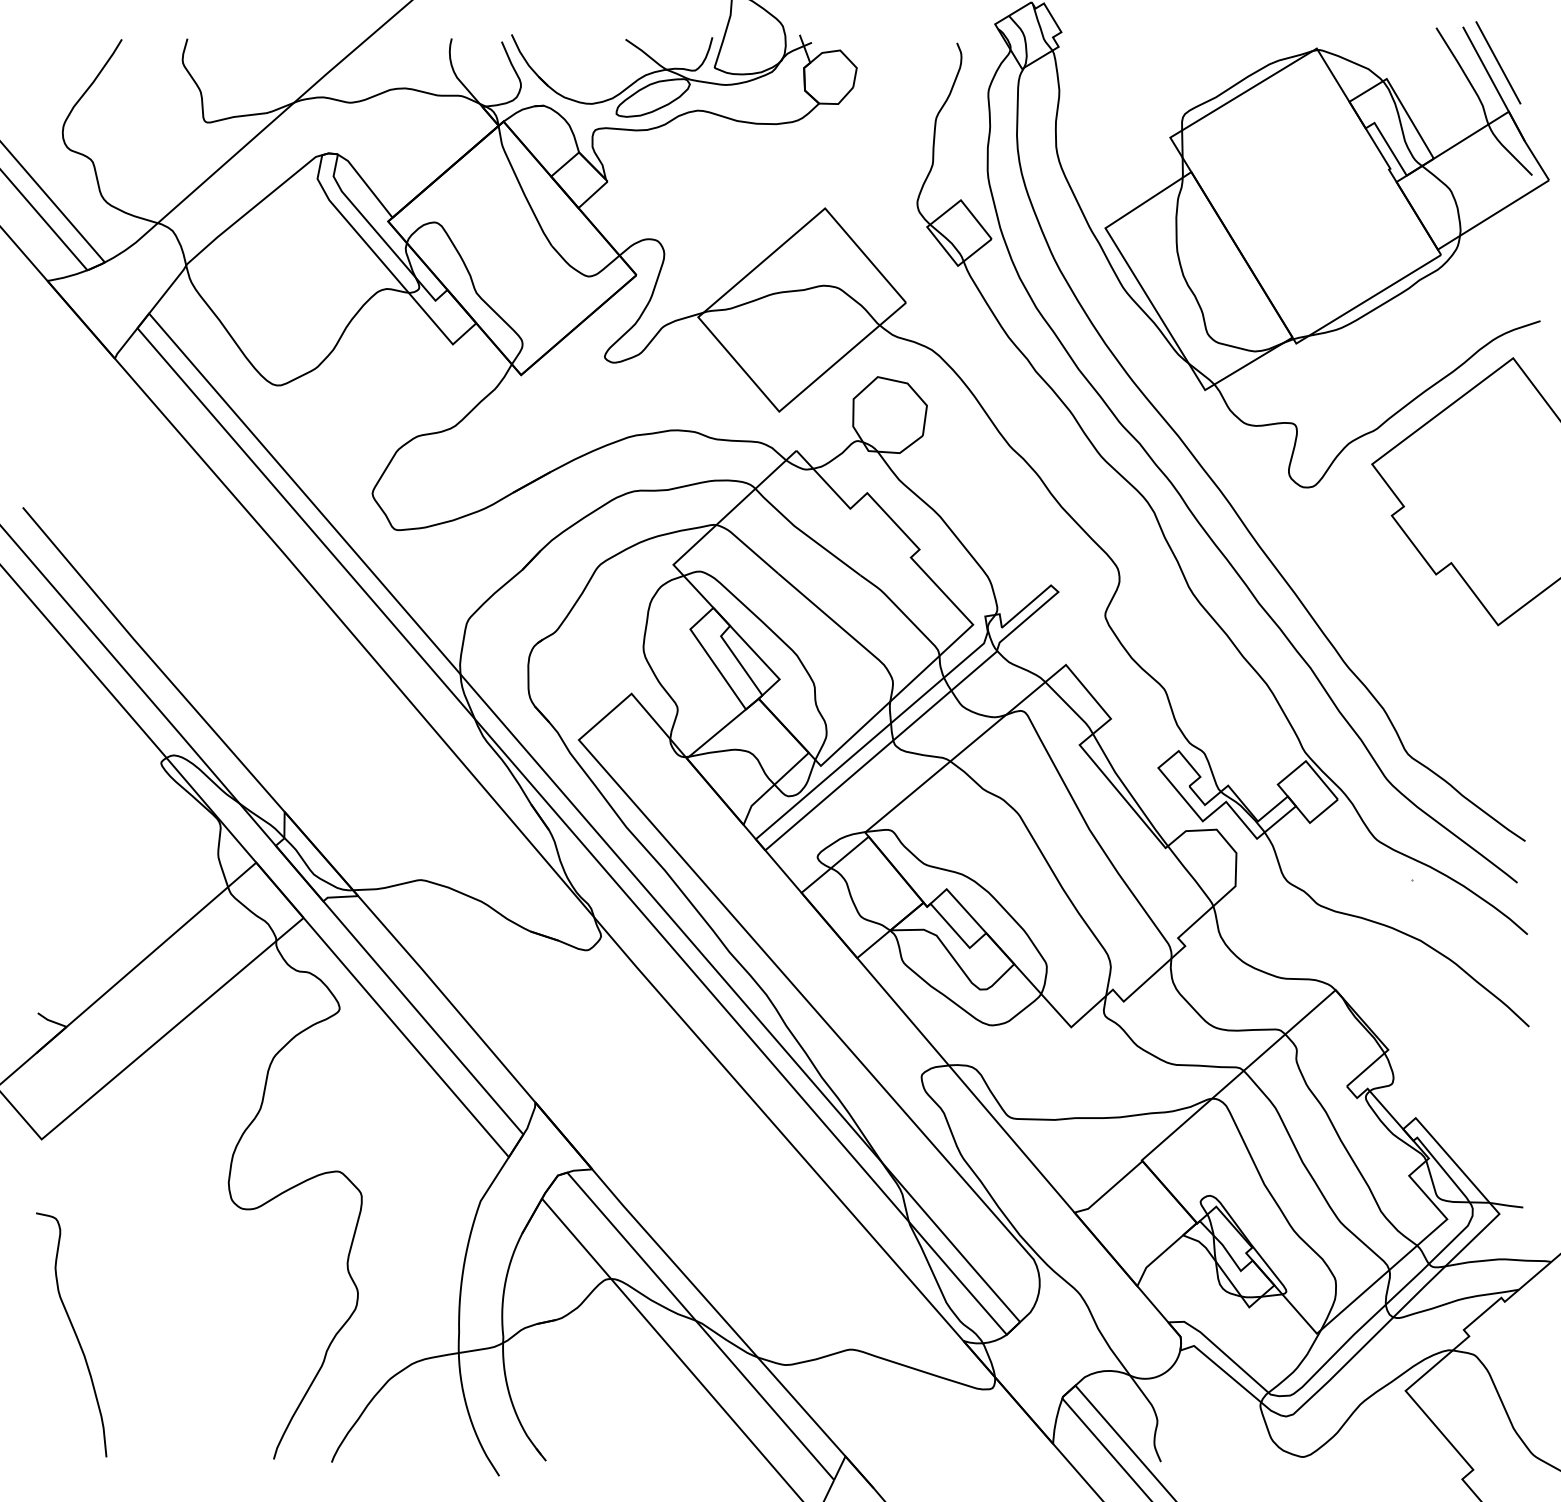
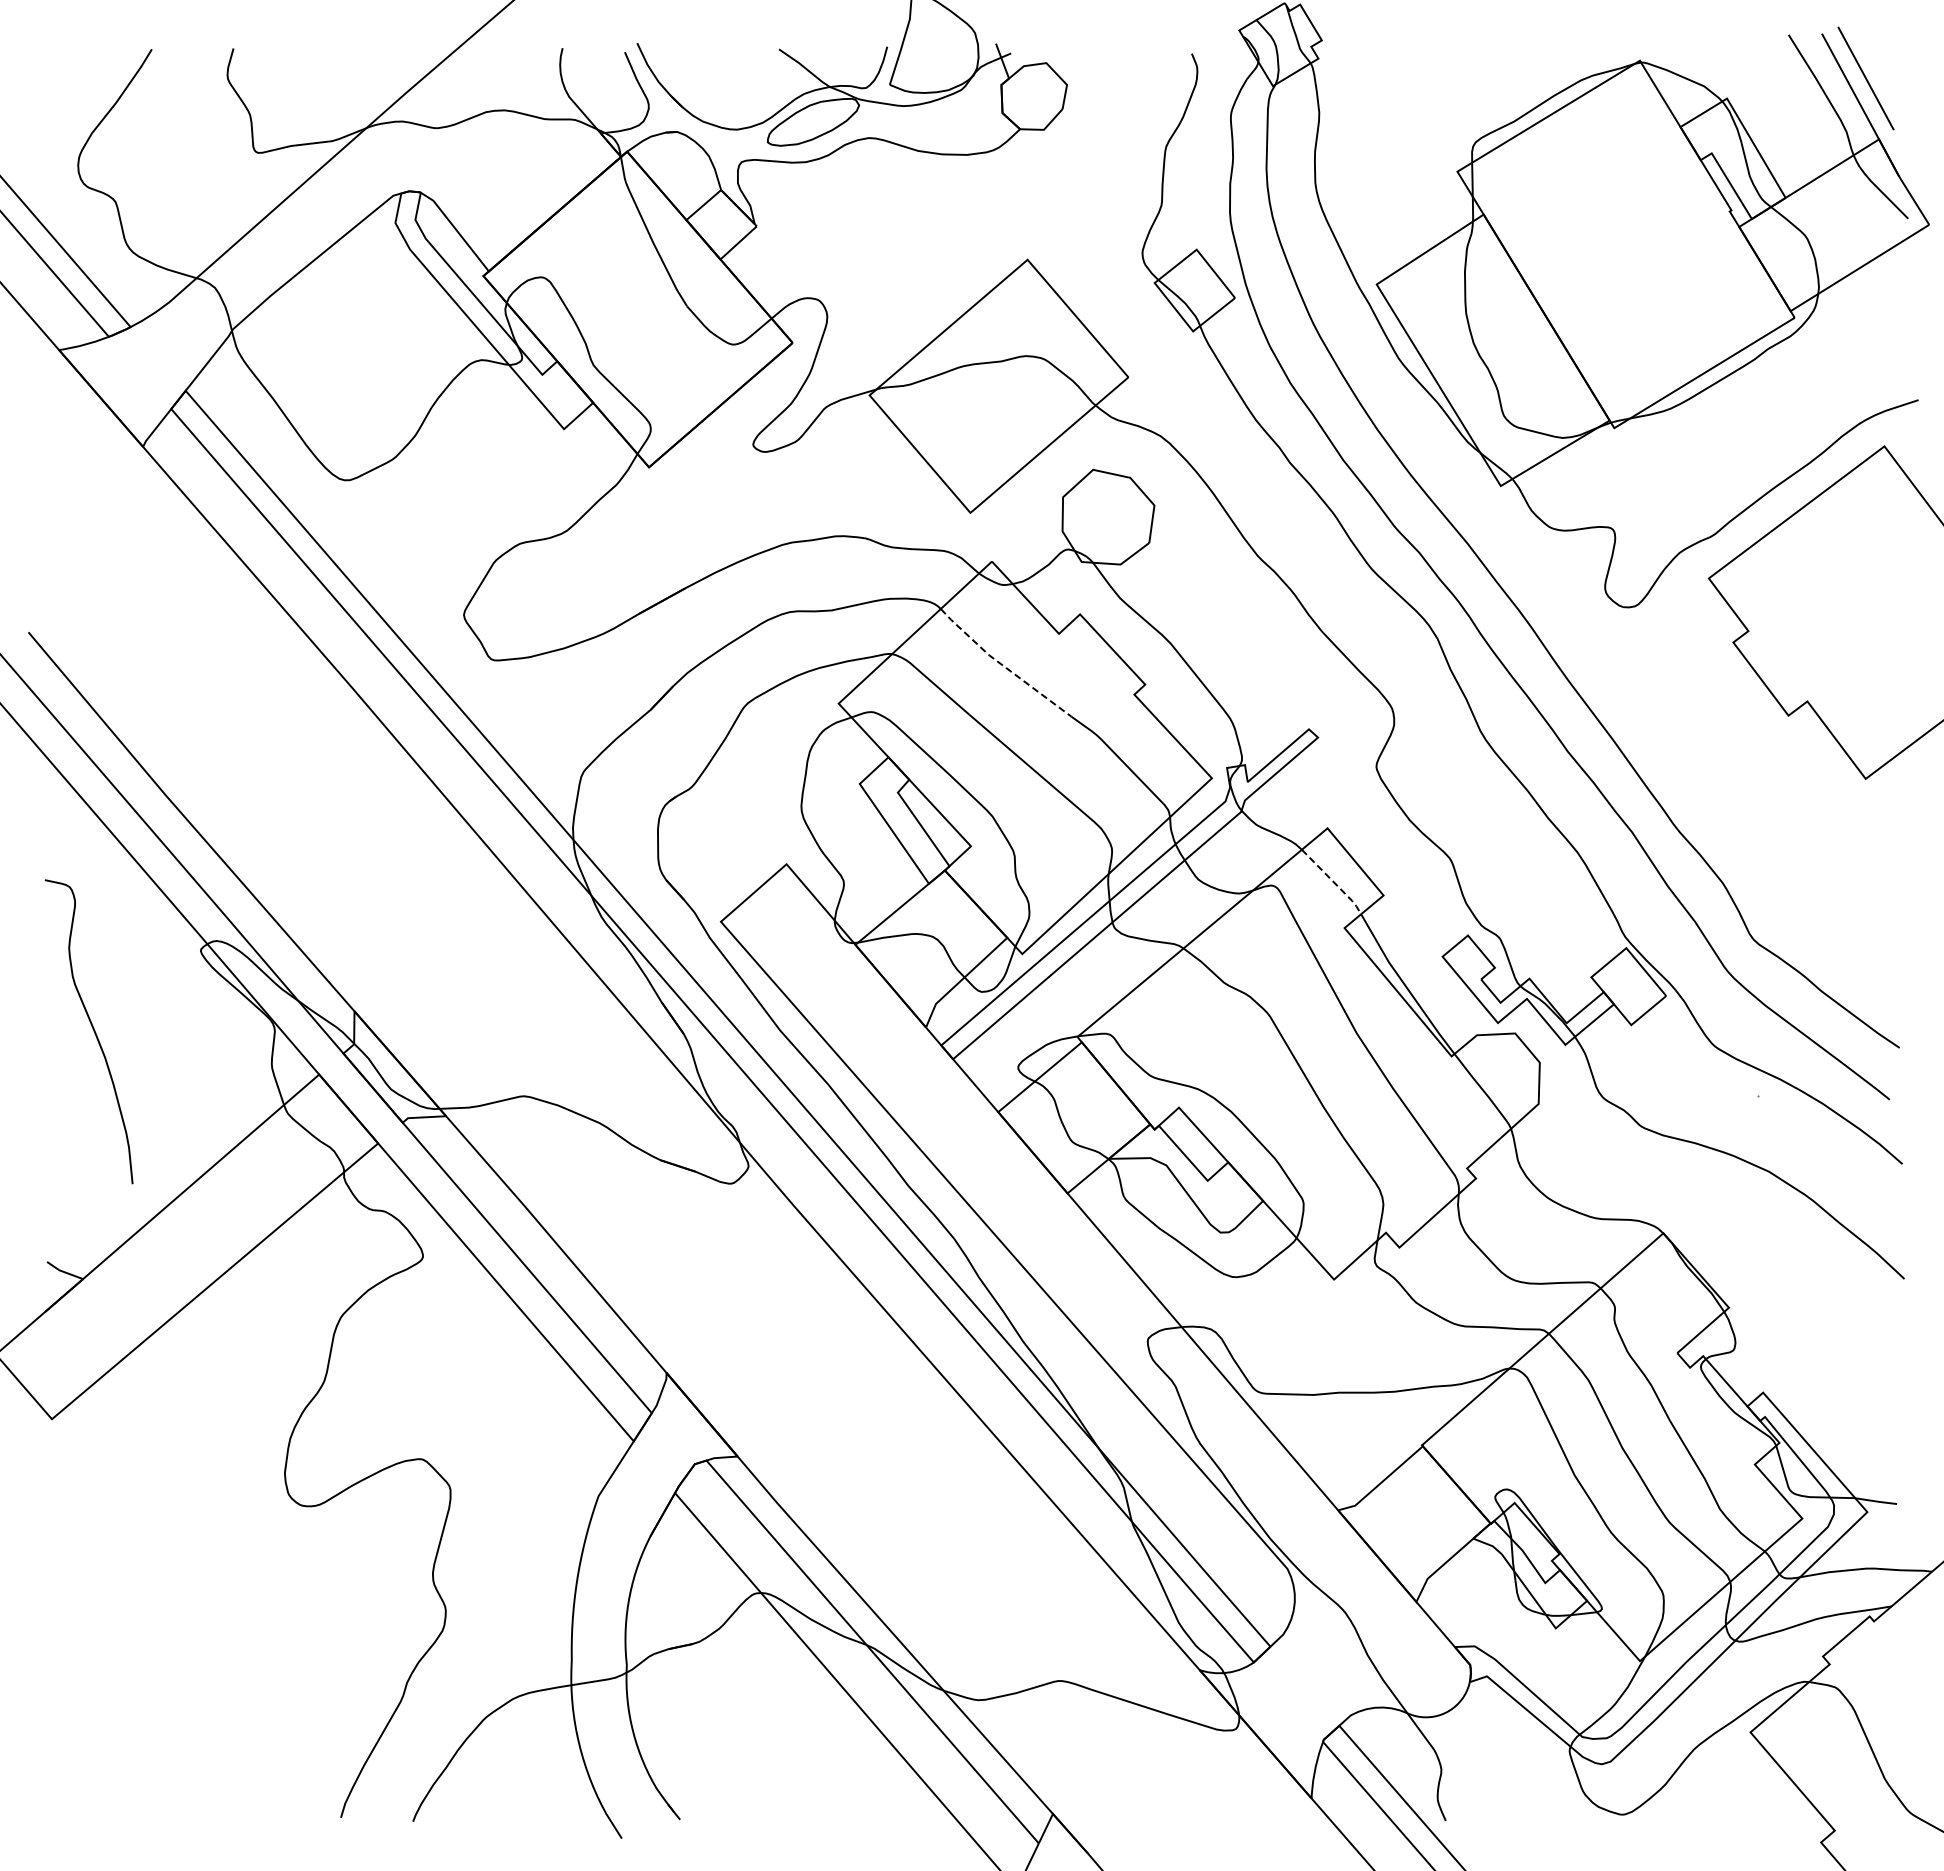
line: (804, 534) -> (1002, 665), solid -> dashed
line: (1071, 708) -> (1334, 882), solid -> dashed
curve: (74, 1333) -> (92, 1029), moved

